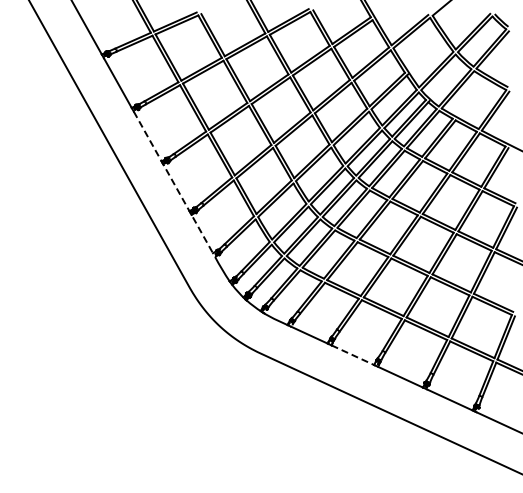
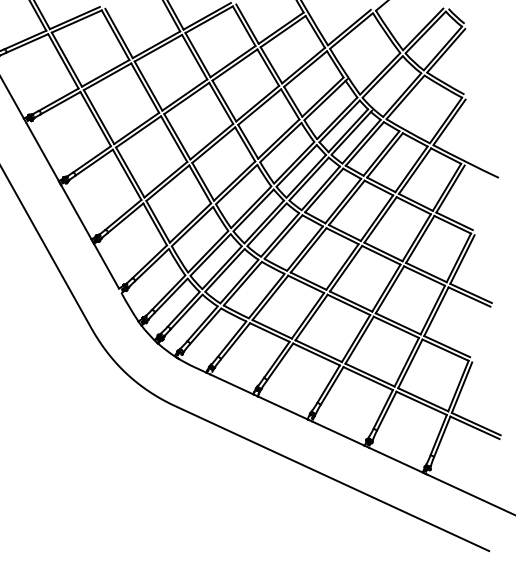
line: (173, 182) -> (72, 205), dashed -> solid
line: (353, 355) -> (283, 408), dashed -> solid

